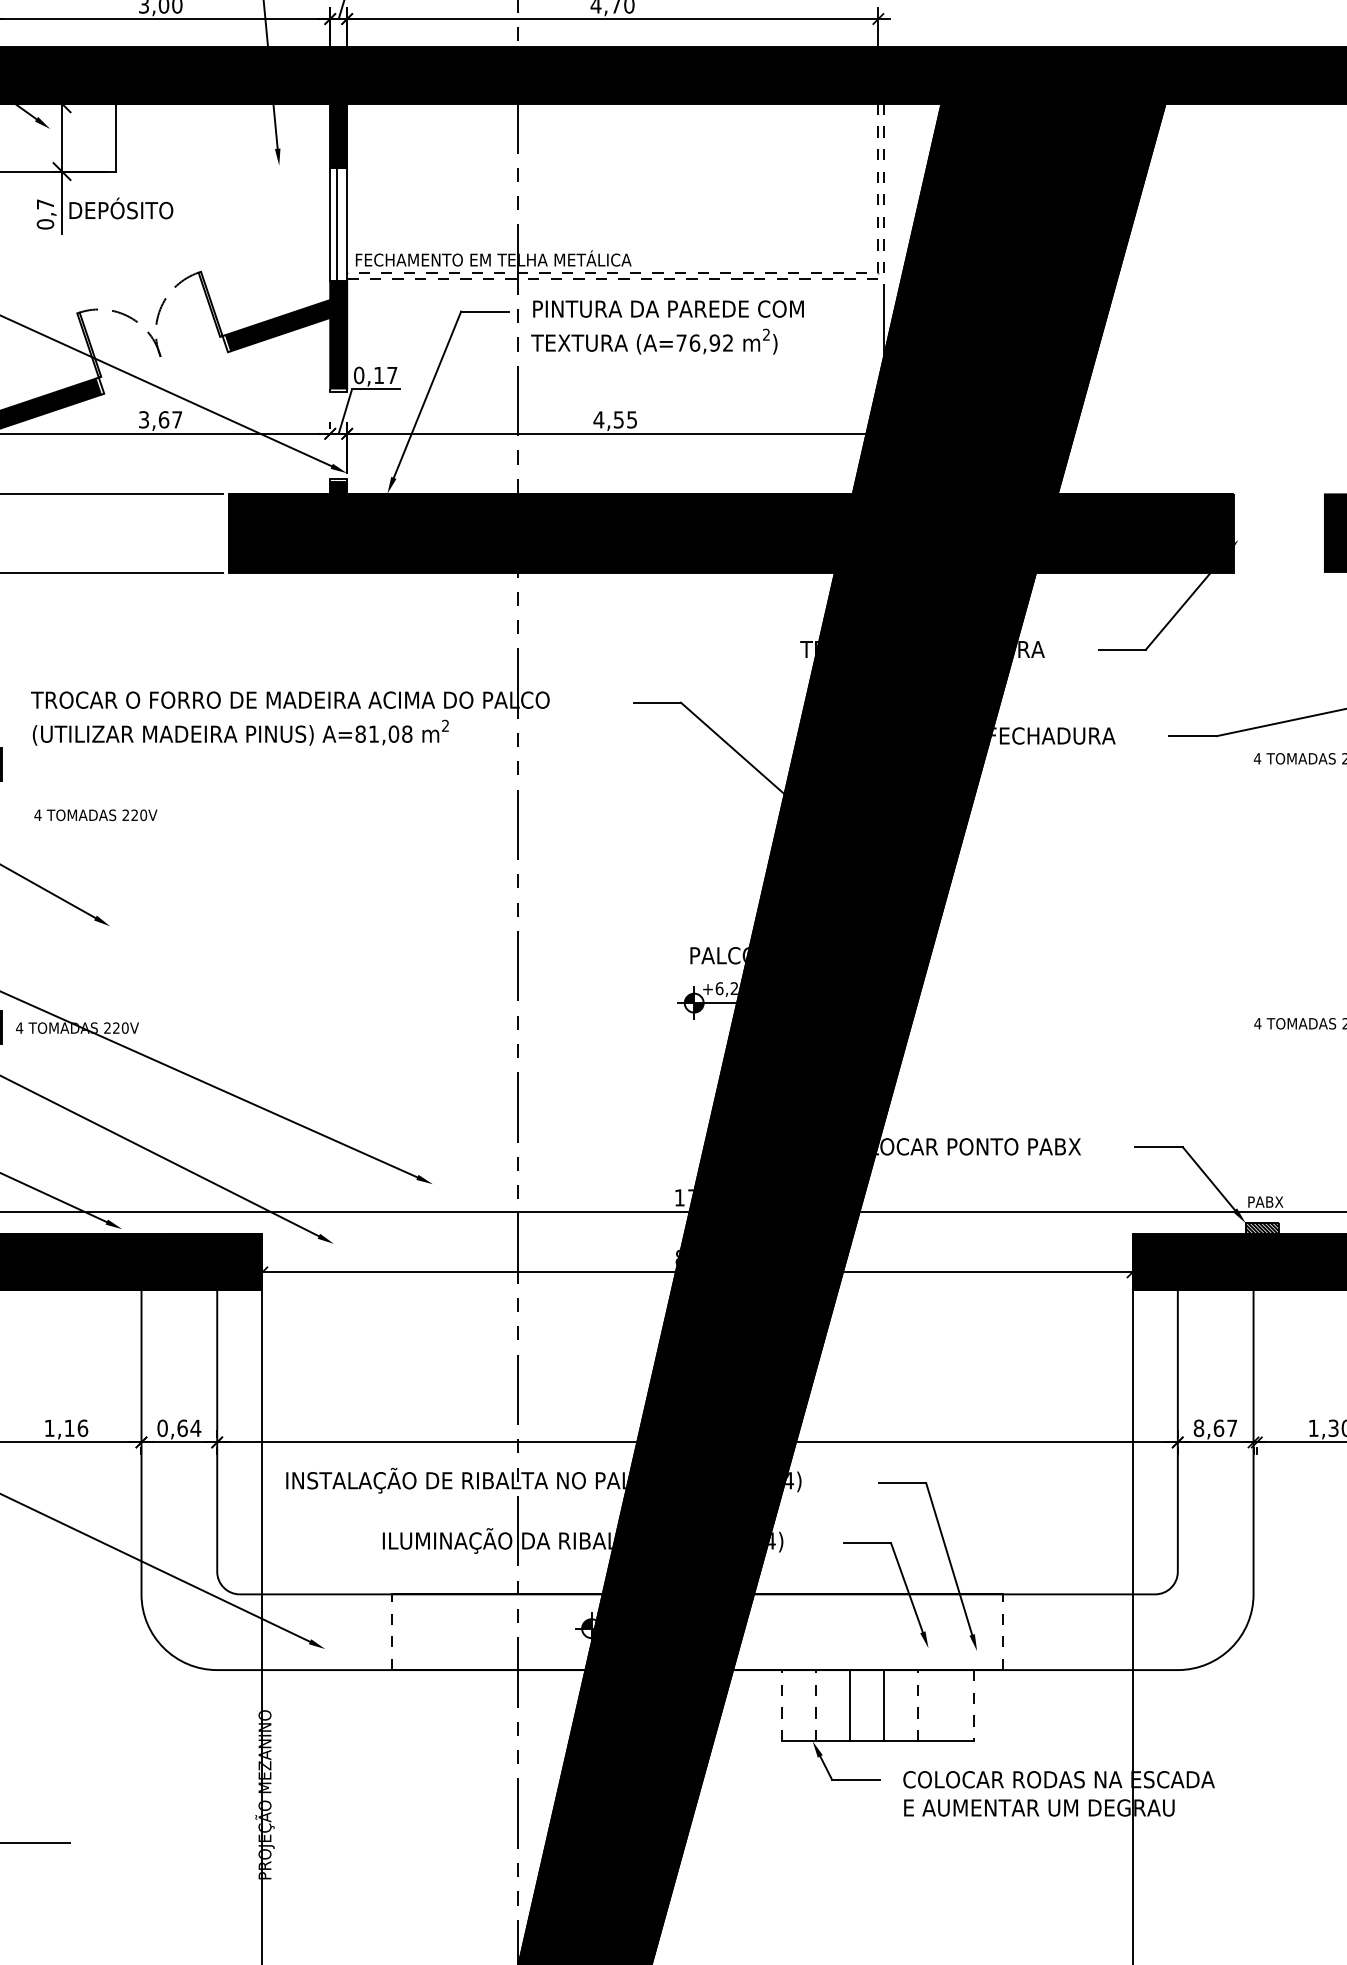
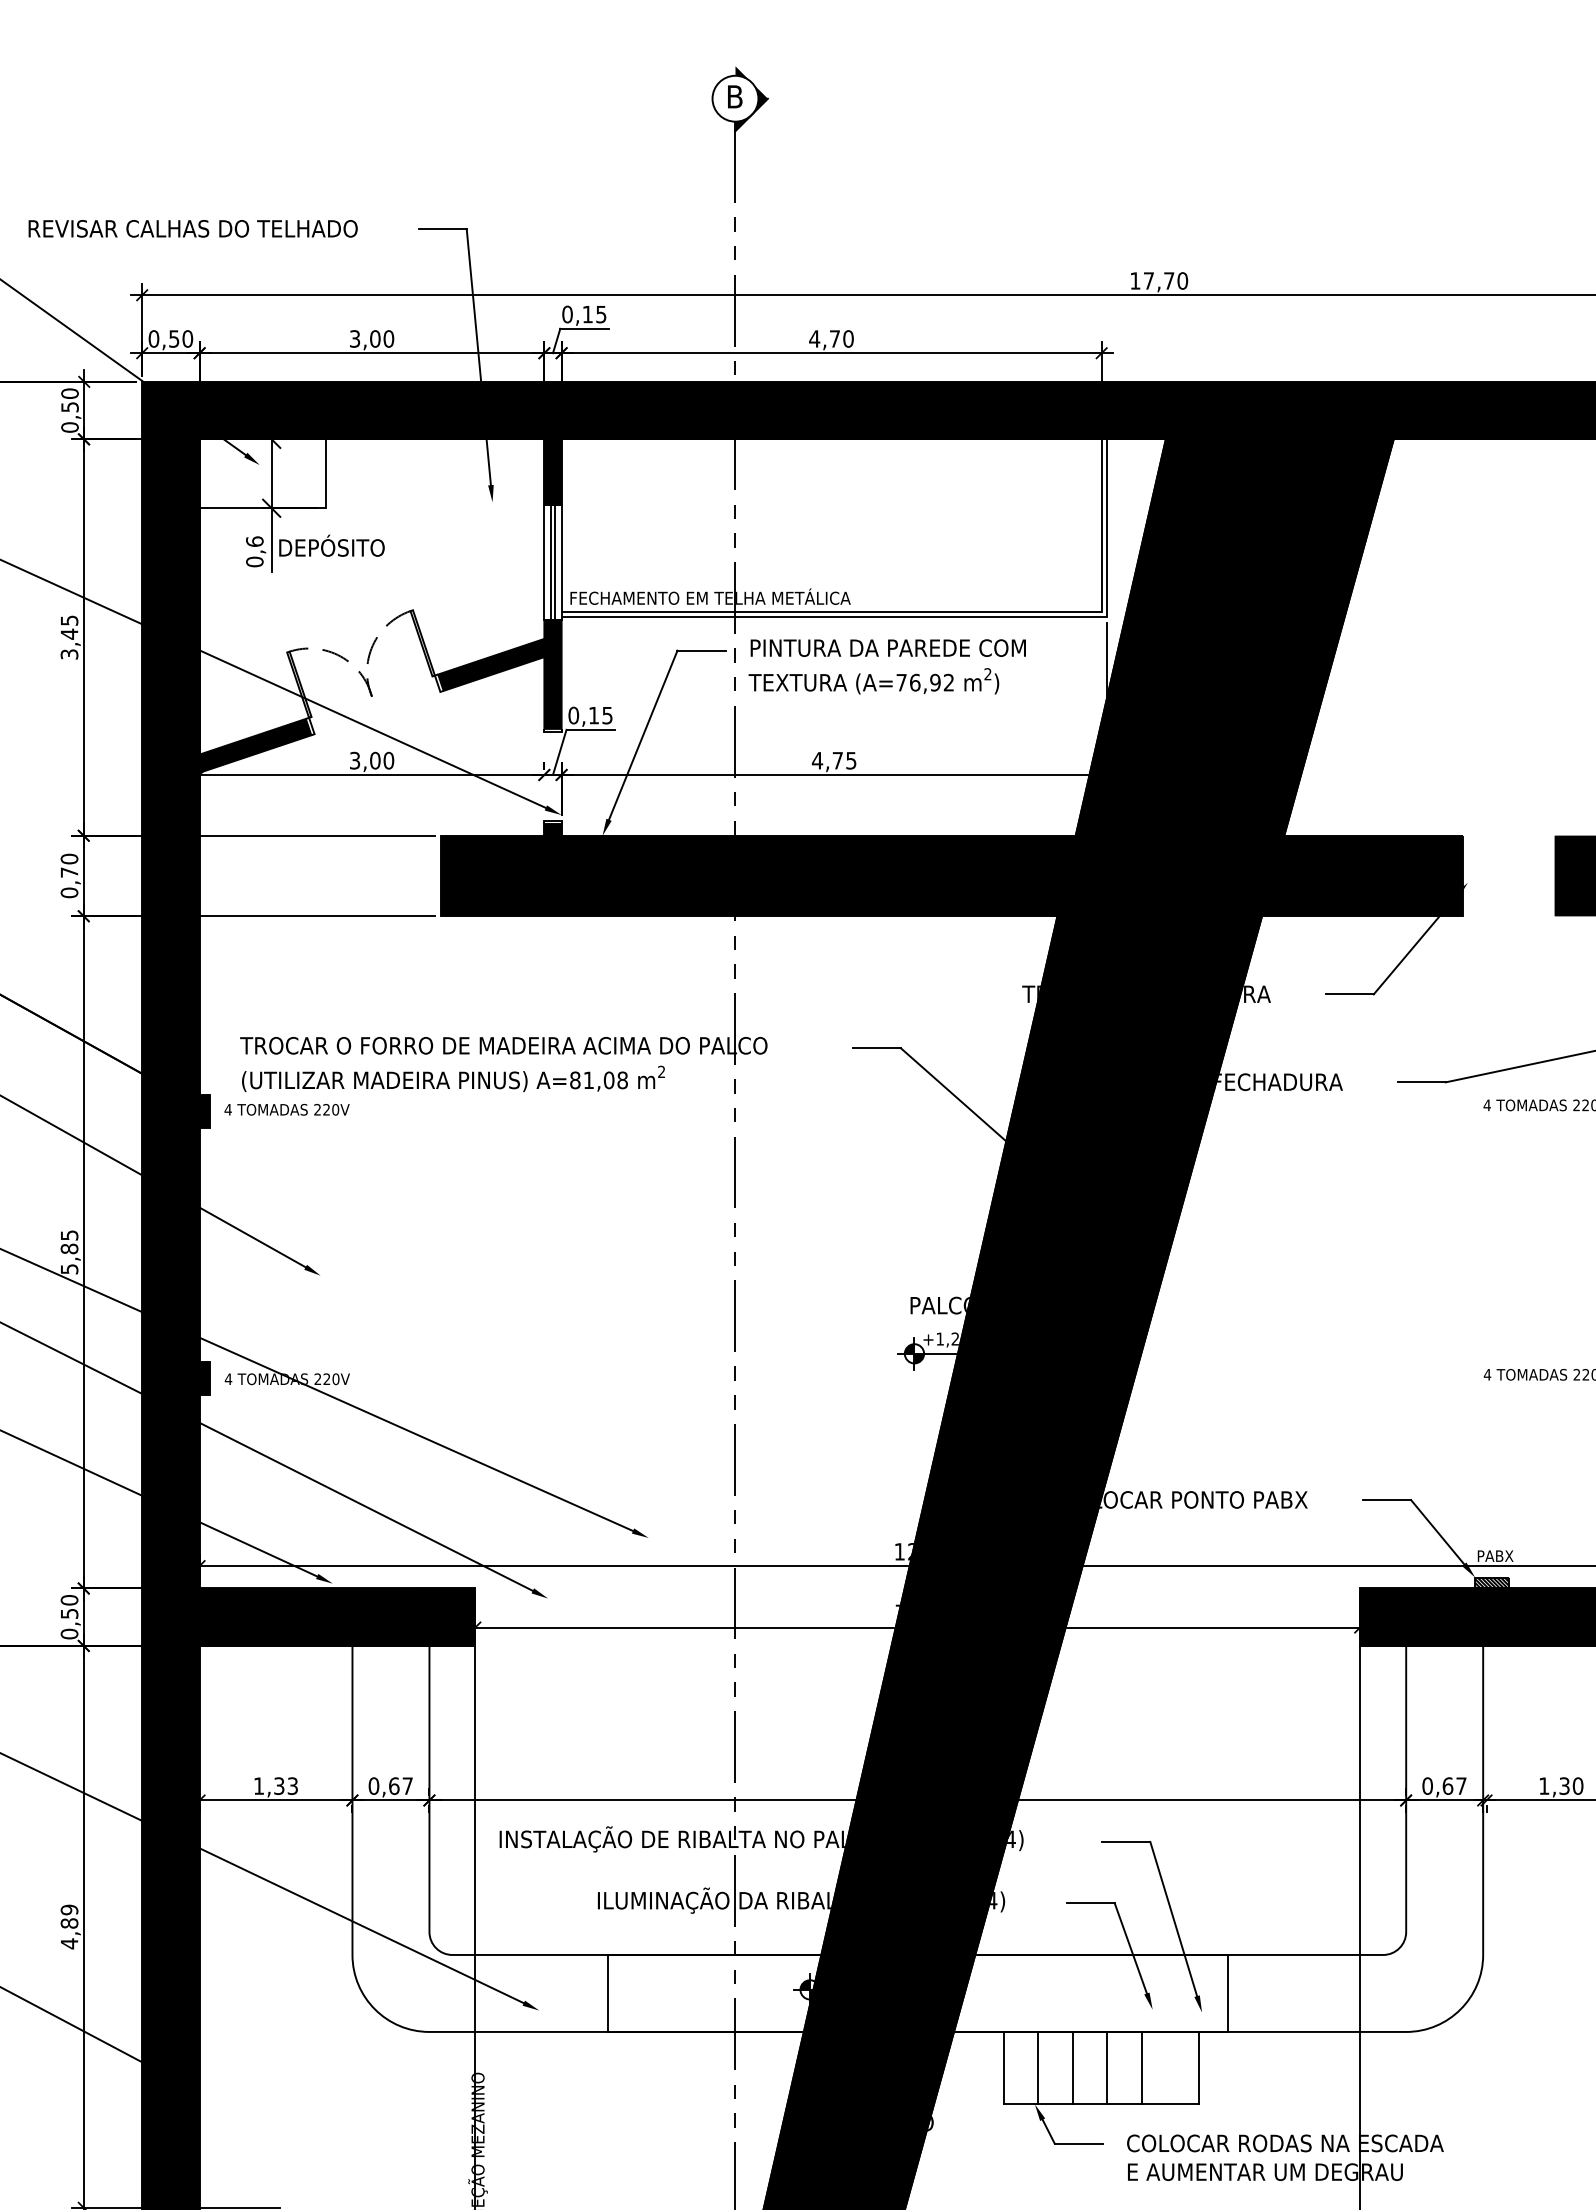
text: (45, 204) -> (254, 541), 0,7 -> 0,6
line: (340, 224) -> (554, 562), added
line: (697, 273) -> (917, 611), dashed -> solid
line: (704, 278) -> (924, 617), dashed -> solid
text: (392, 375) -> (607, 715), 0,17 -> 0,15
text: (171, 419) -> (382, 760), 3,67 -> 3,00
text: (618, 419) -> (837, 760), 4,55 -> 4,75
text: (95, 814) -> (286, 1109), moved
text: (719, 988) -> (940, 1338), +6,20 -> +1,20
text: (690, 1197) -> (910, 1551), 17,44 -> 12,60
text: (677, 1256) -> (897, 1611), 8,69 -> 7,70
text: (76, 1427) -> (286, 1785), 1,16 -> 1,33
text: (195, 1427) -> (407, 1785), 0,64 -> 0,67
text: (1198, 1427) -> (1427, 1785), 8,67 -> 0,67
line: (392, 1631) -> (607, 1992), dashed -> solid
line: (1003, 1631) -> (1228, 1992), dashed -> solid
line: (782, 1705) -> (1004, 2067), dashed -> solid
line: (816, 1705) -> (1038, 2067), dashed -> solid
line: (917, 1705) -> (1141, 2067), dashed -> solid
line: (974, 1706) -> (1199, 2068), dashed -> solid
text: (709, 1760) -> (930, 2123), DEPÓSITO -> CIRCULAÇÃO

